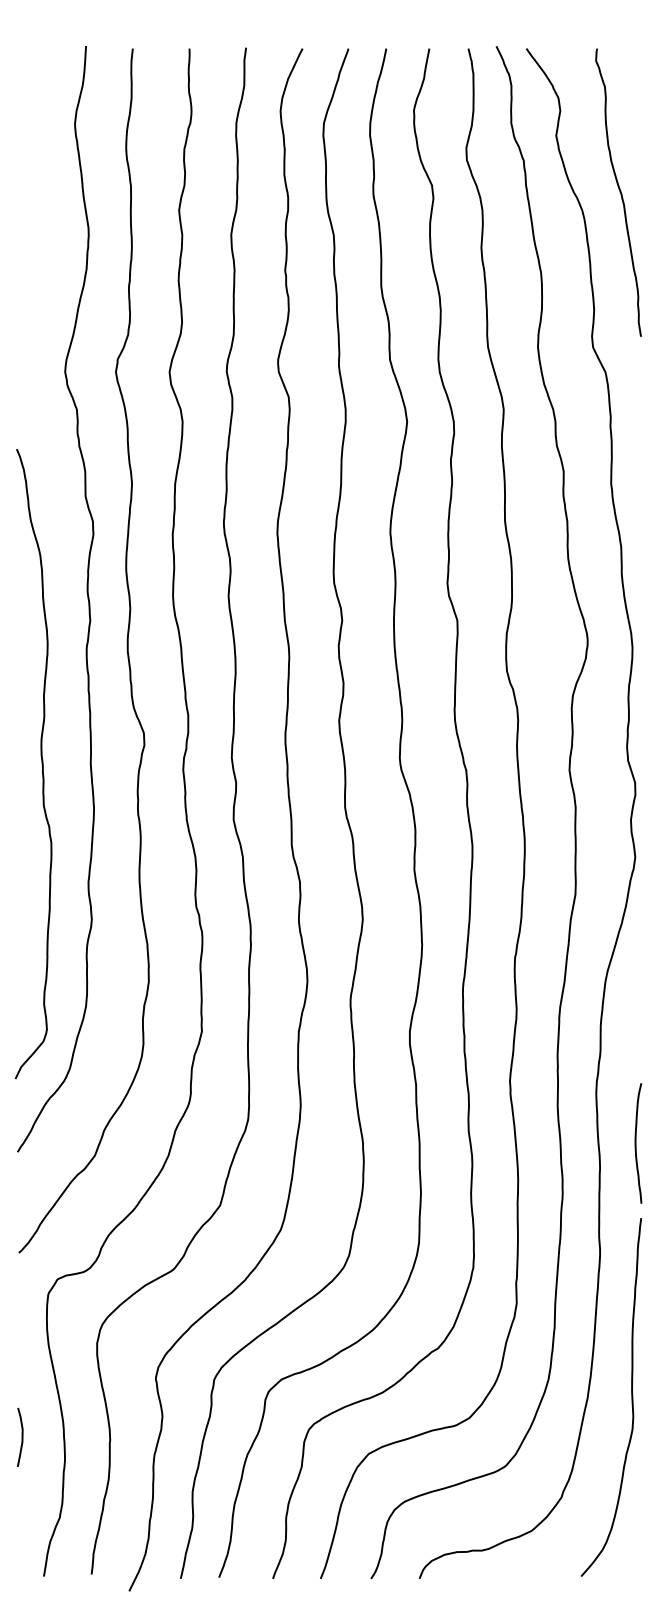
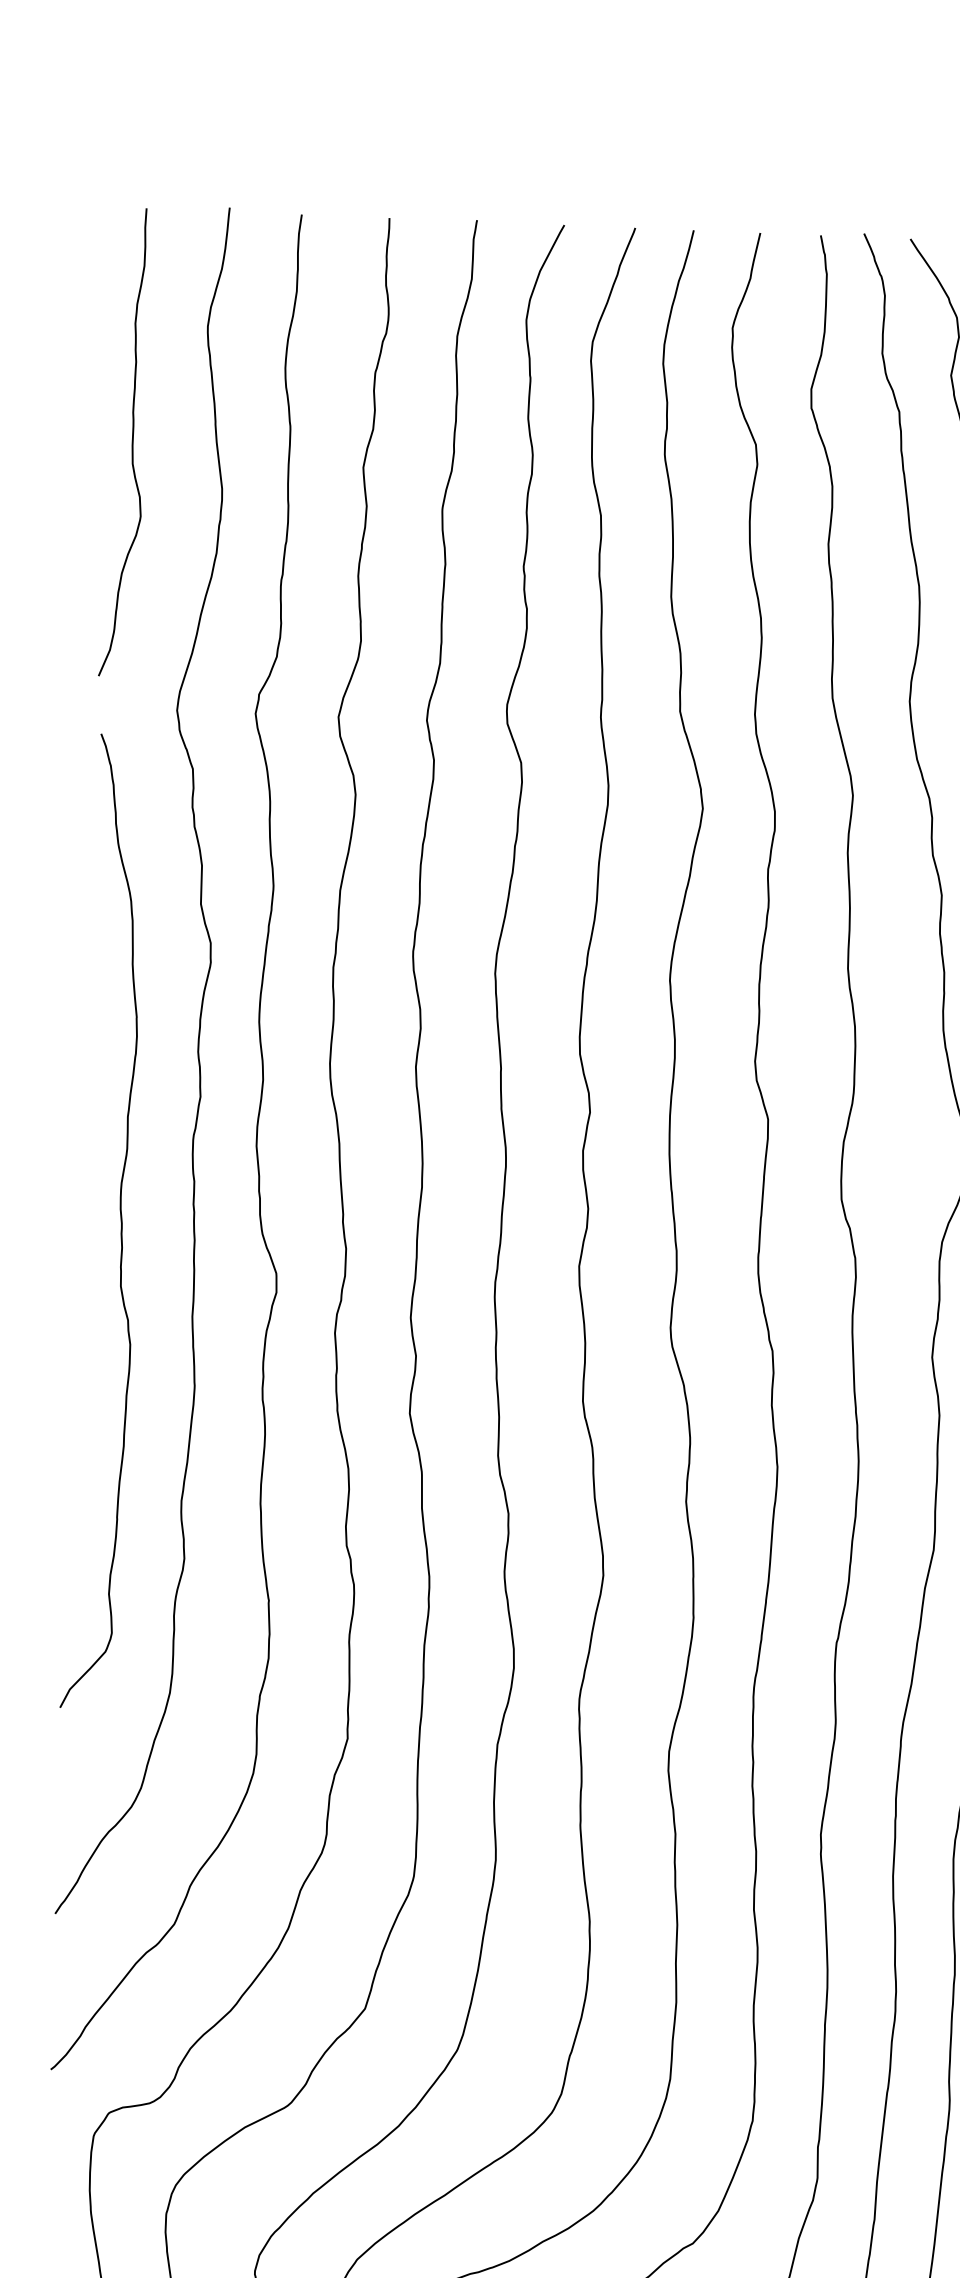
curve: (28, 199) -> (131, 441), added
curve: (41, 763) -> (119, 1221), moved

